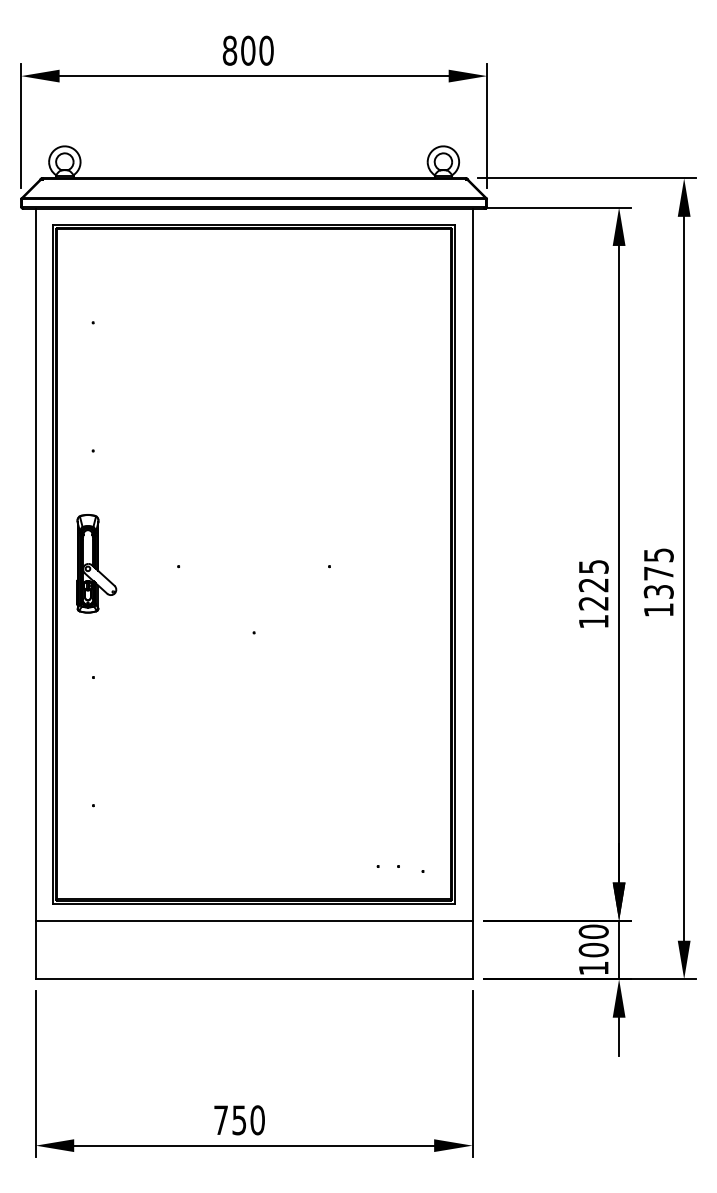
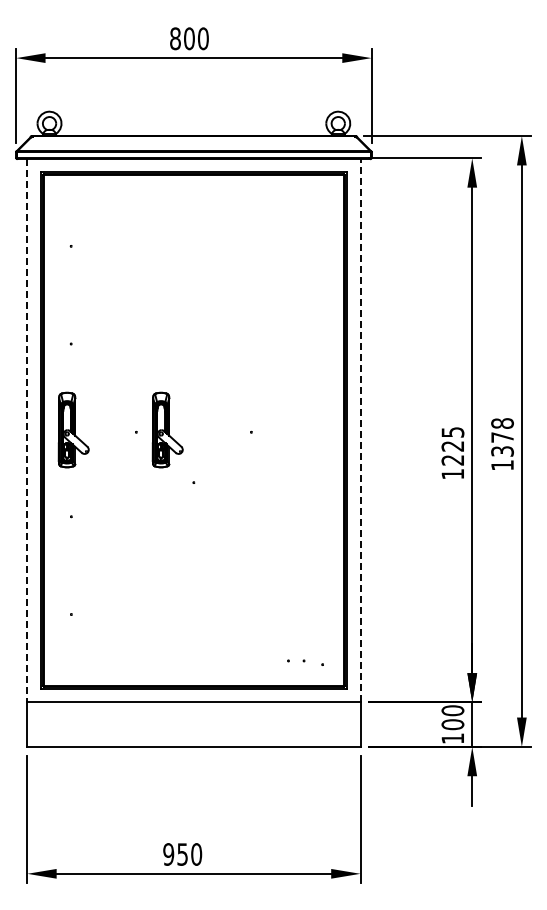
text: (658, 555) -> (502, 423), 1375 -> 1378
part: (219, 563) -> (167, 429), added
line: (35, 564) -> (27, 430), solid -> dashed
line: (472, 564) -> (360, 430), solid -> dashed
text: (220, 1120) -> (168, 854), 750 -> 950

